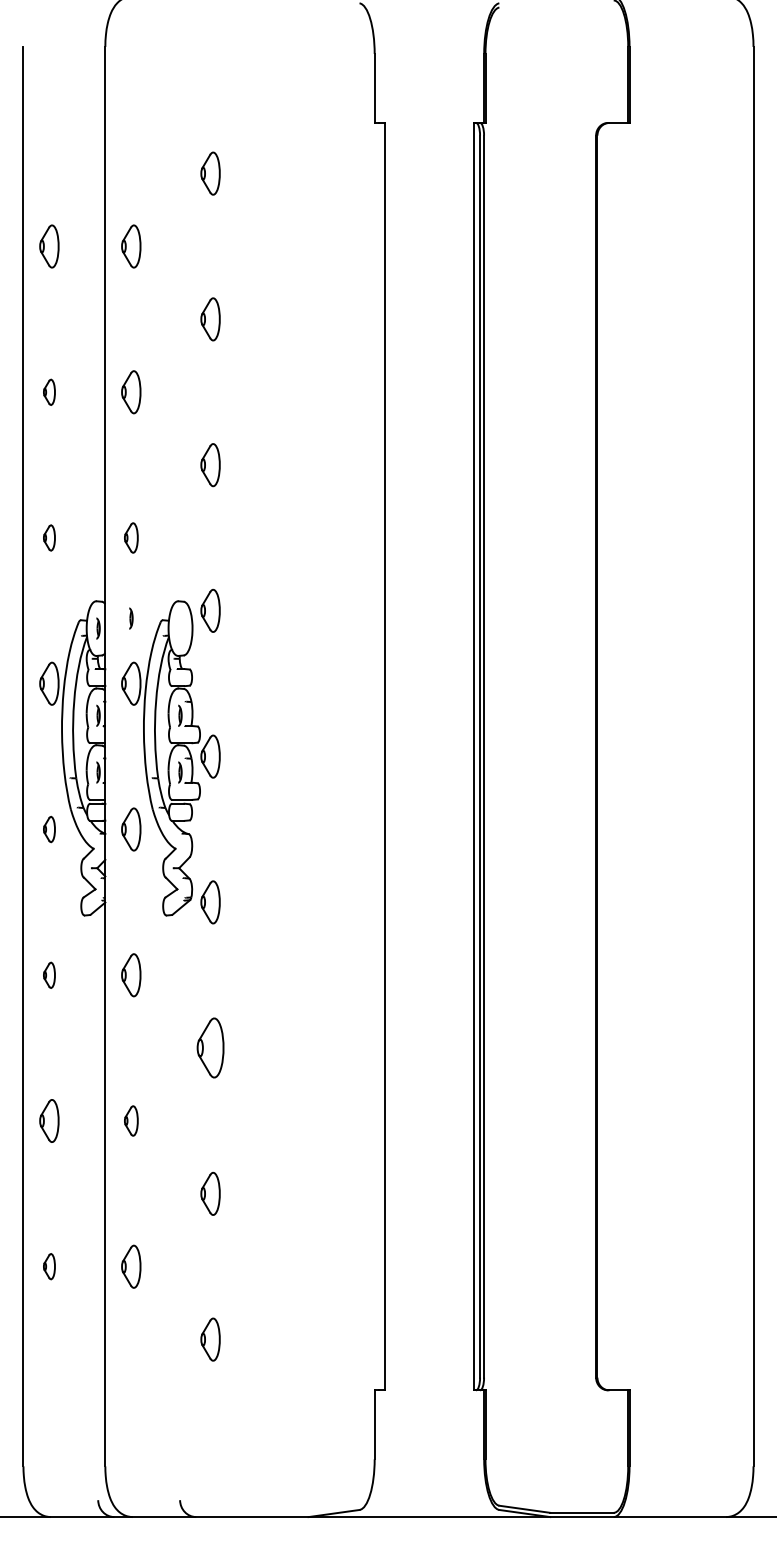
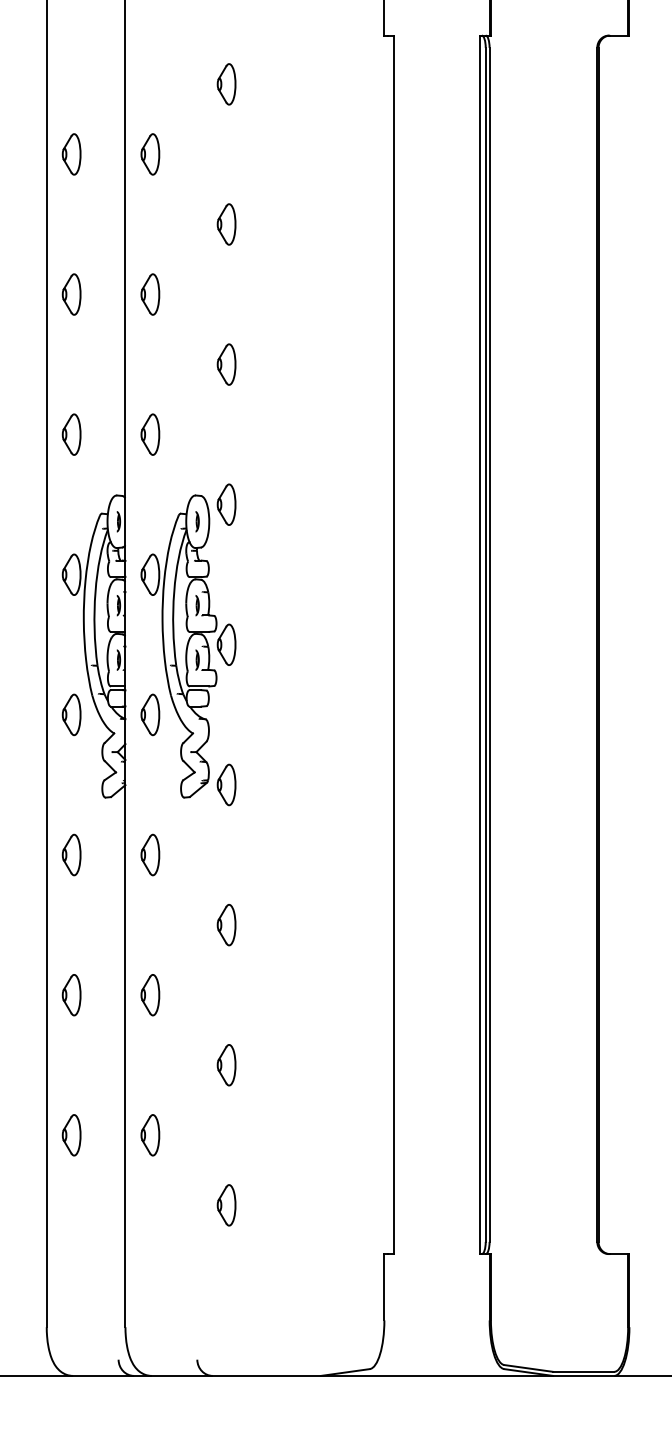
part: (49, 392) -> (71, 294), size x1.67
part: (49, 537) -> (71, 434), size x1.67
part: (131, 537) -> (150, 434), size x1.43
line: (131, 618) -> (197, 521), moved
part: (49, 829) -> (71, 714), size x1.67
part: (49, 975) -> (71, 855), size x1.67
part: (210, 1048) -> (226, 925), size x0.71
part: (131, 1120) -> (150, 994), size x1.43
part: (49, 1266) -> (71, 1135), size x1.67

